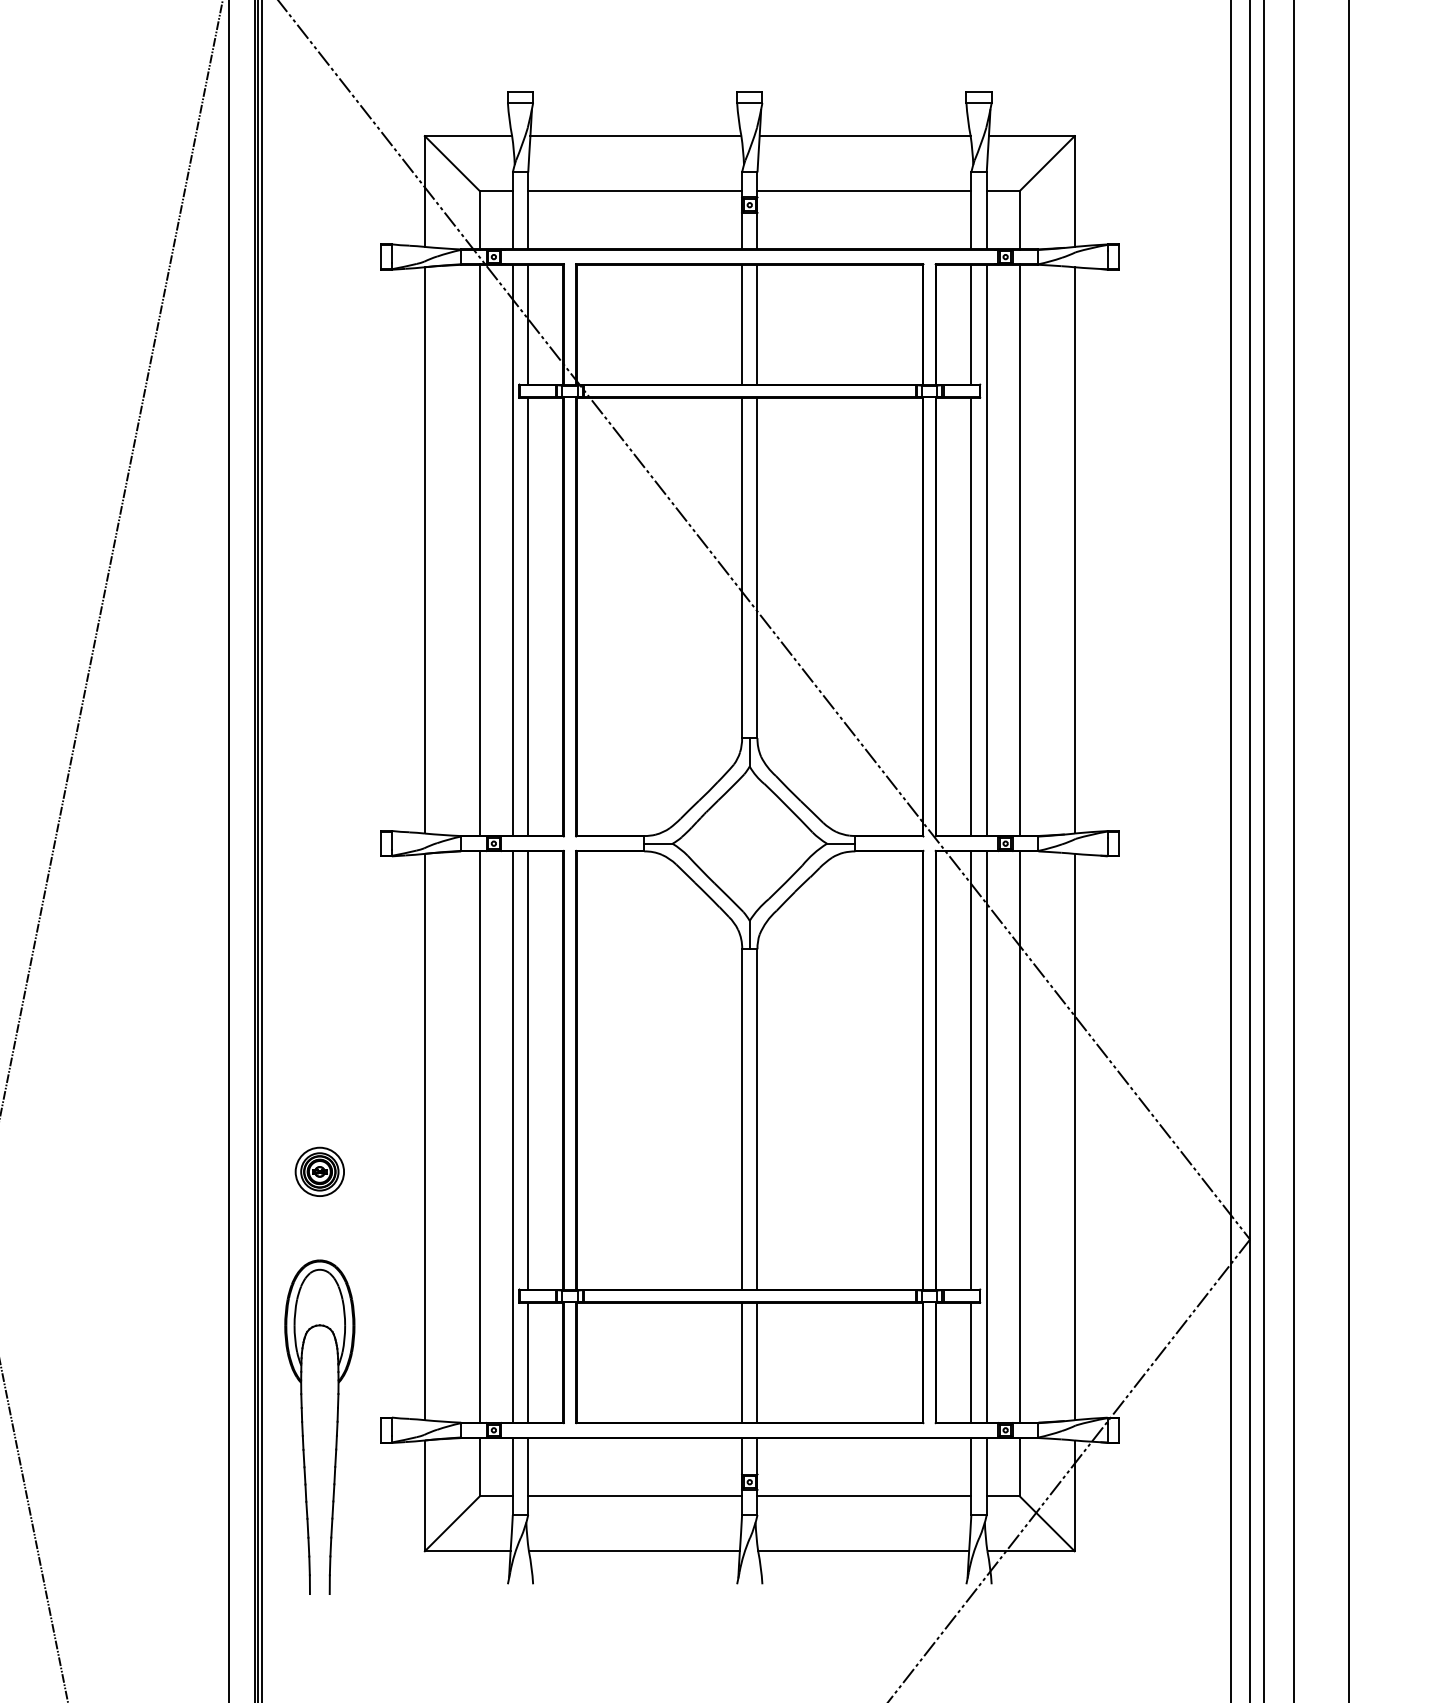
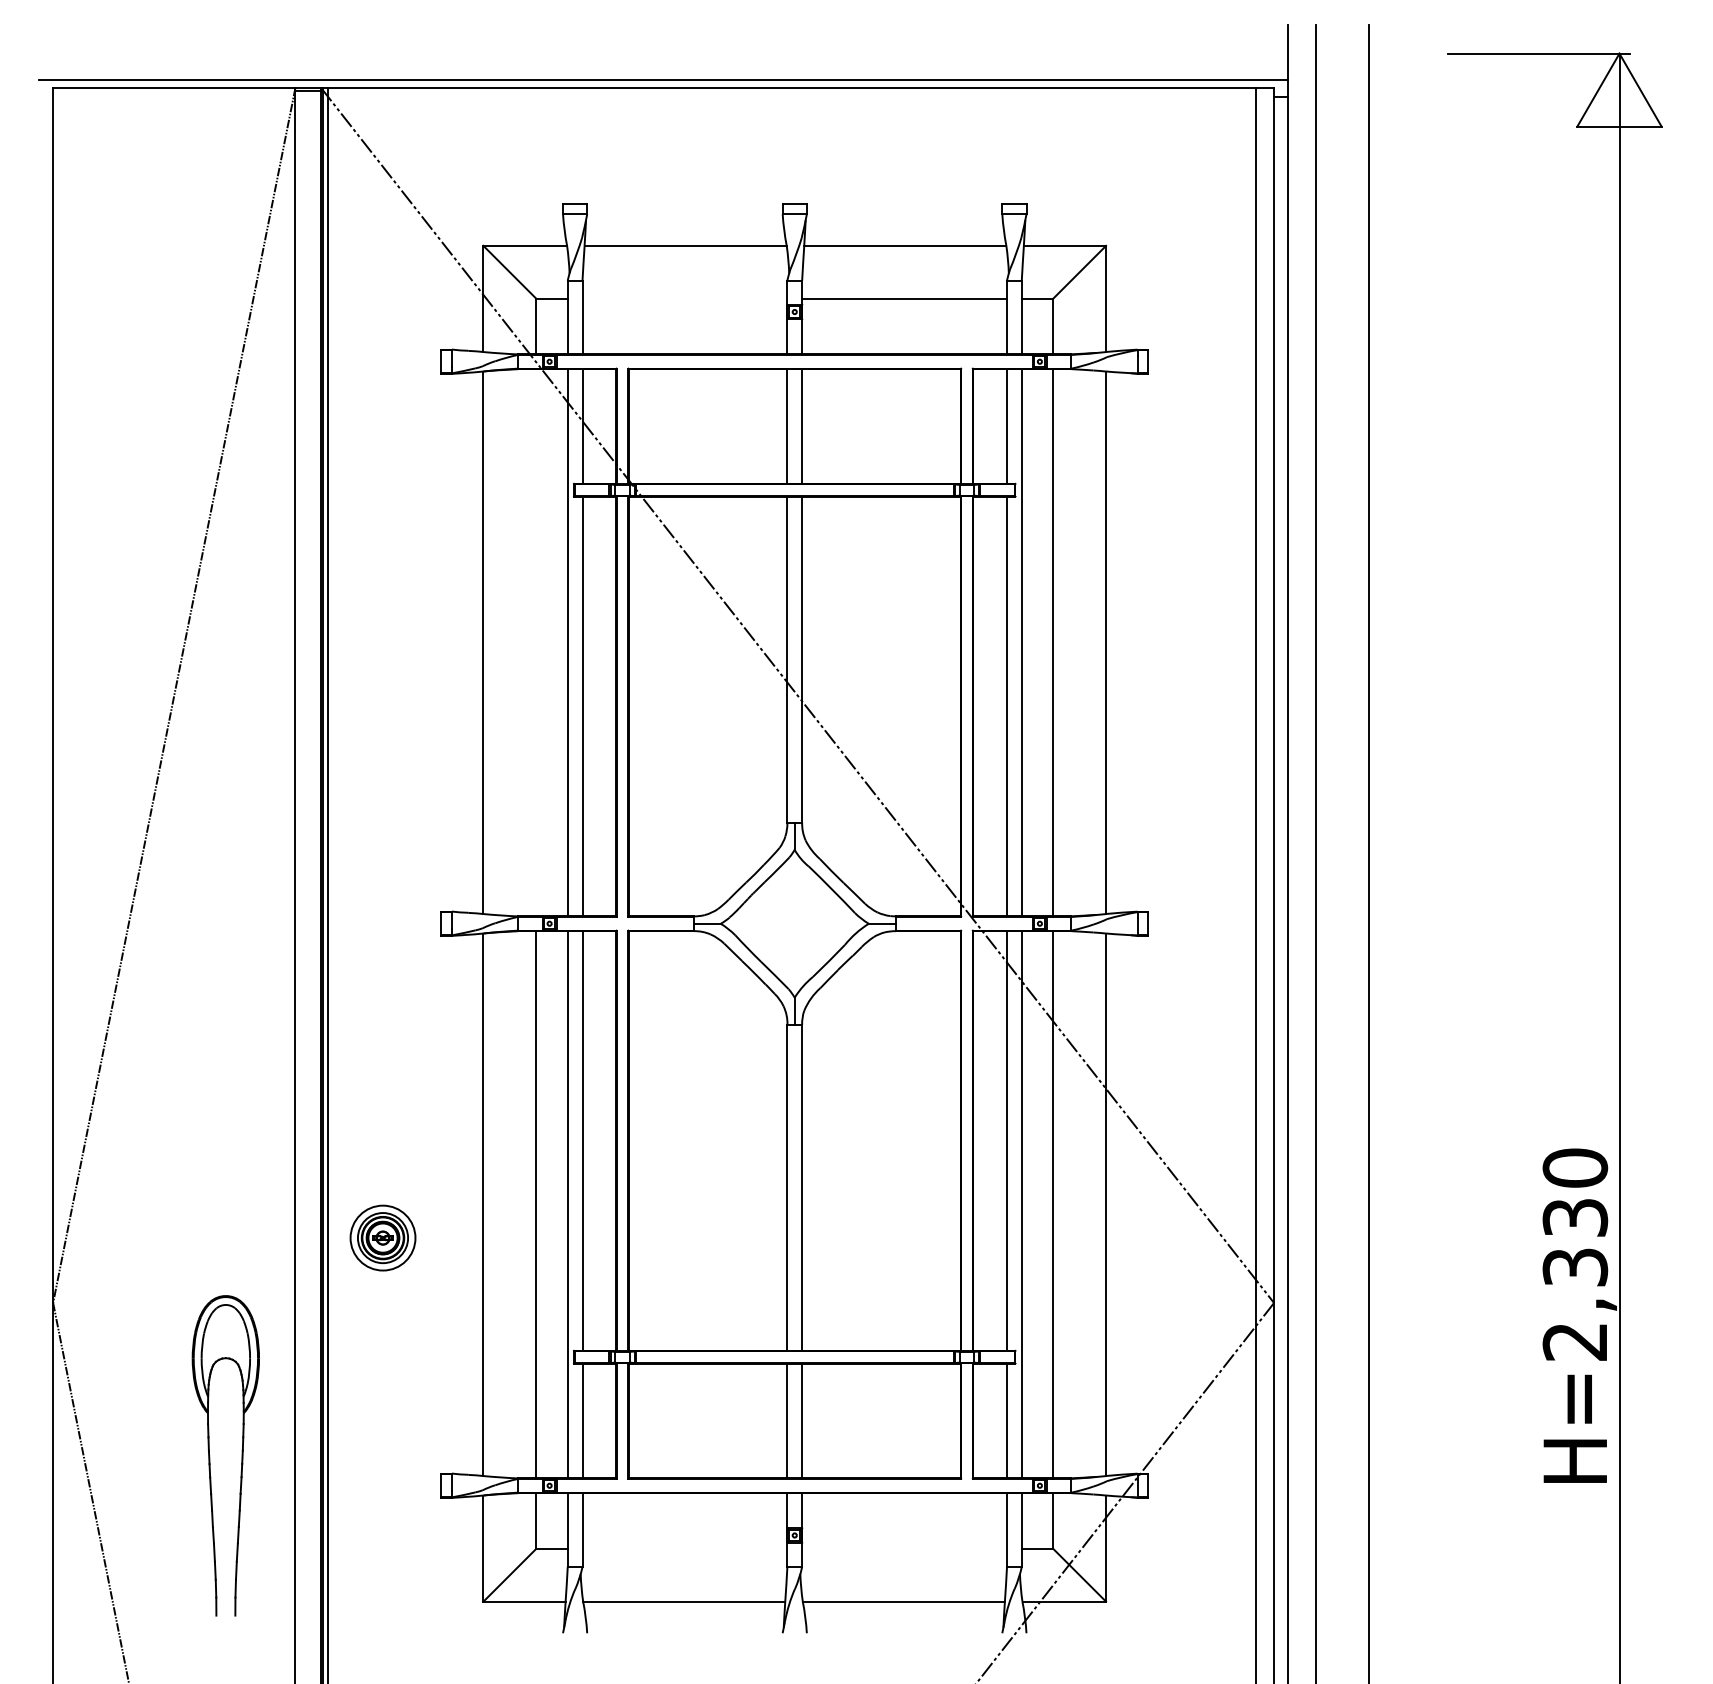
line: (634, 191) -> (684, 298), removed
line: (480, 550) -> (536, 642), removed
part: (319, 1172) -> (382, 1238), size x1.4
part: (303, 1427) -> (210, 1456), moved
line: (634, 1495) -> (684, 1548), removed
line: (864, 1495) -> (904, 1548), removed

